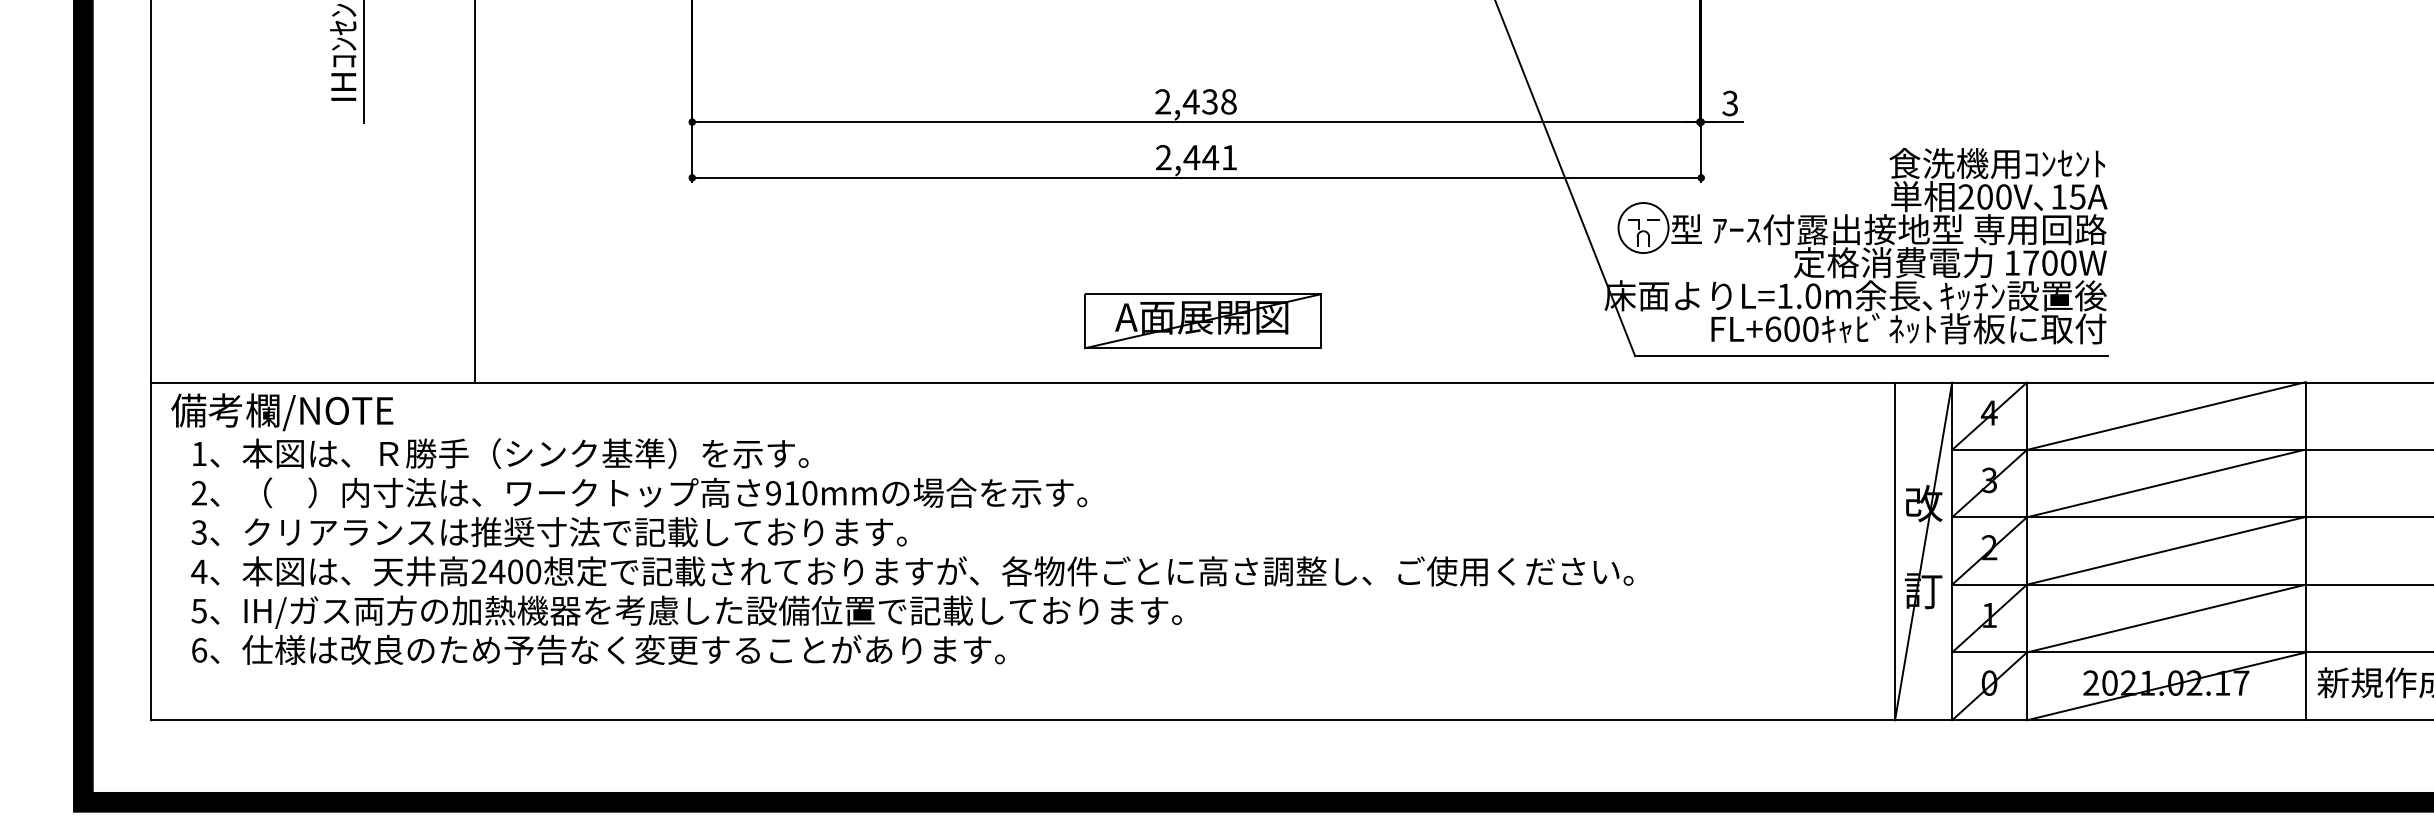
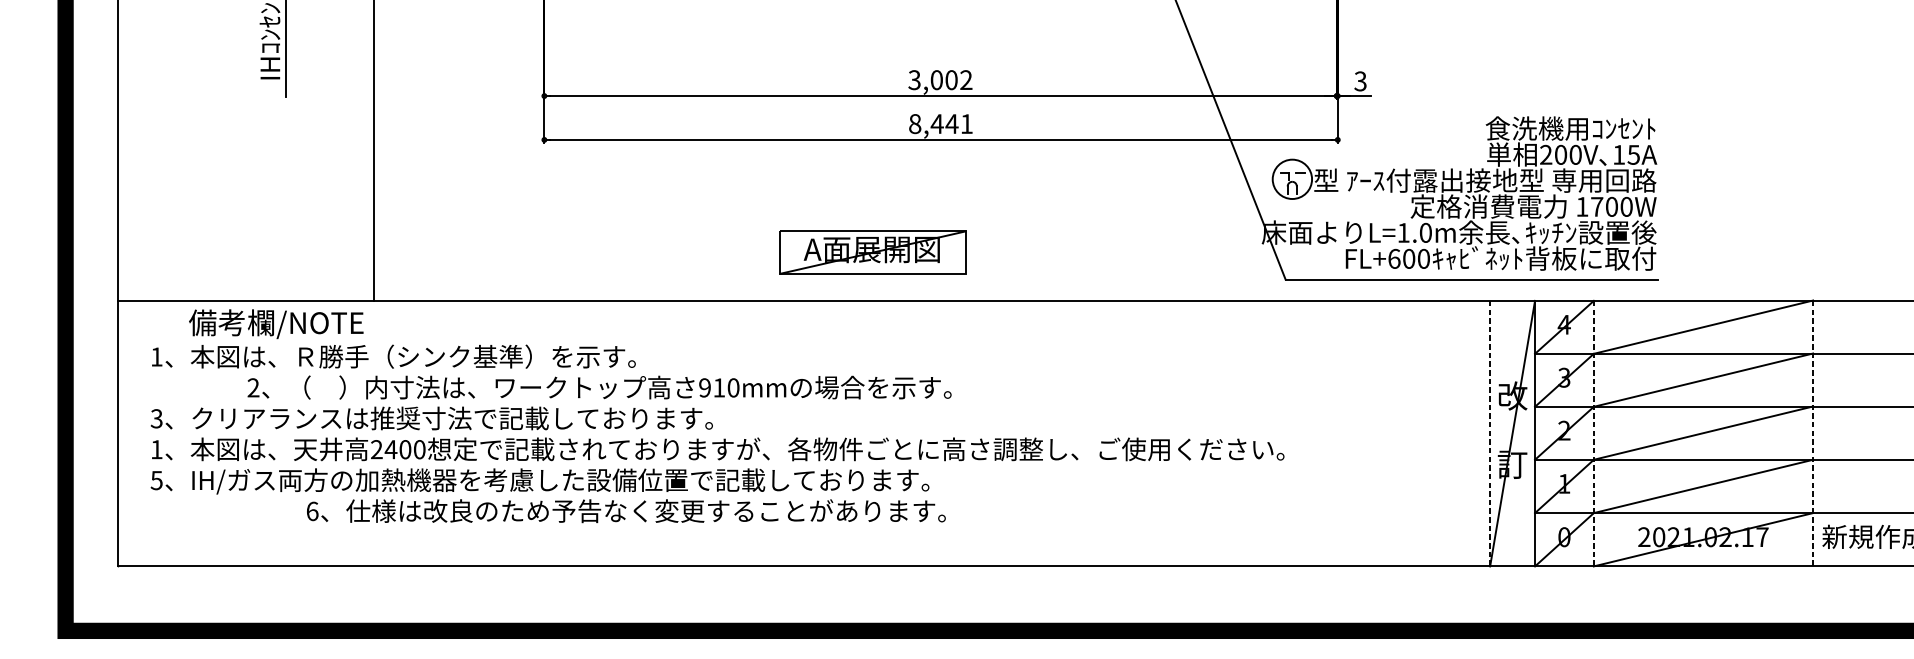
text: (1195, 101) -> (940, 79), 2,438 -> 3,002
text: (1163, 157) -> (914, 123), 2,441 -> 8,441
part: (1202, 321) -> (872, 252), moved
text: (282, 412) -> (276, 324), moved
text: (639, 492) -> (599, 387), moved
line: (1895, 551) -> (1490, 433), solid -> dashed
line: (2026, 551) -> (1593, 433), solid -> dashed
line: (2305, 551) -> (1812, 433), solid -> dashed
text: (199, 571) -> (156, 449), 4 -> 1
text: (598, 649) -> (626, 510), moved

